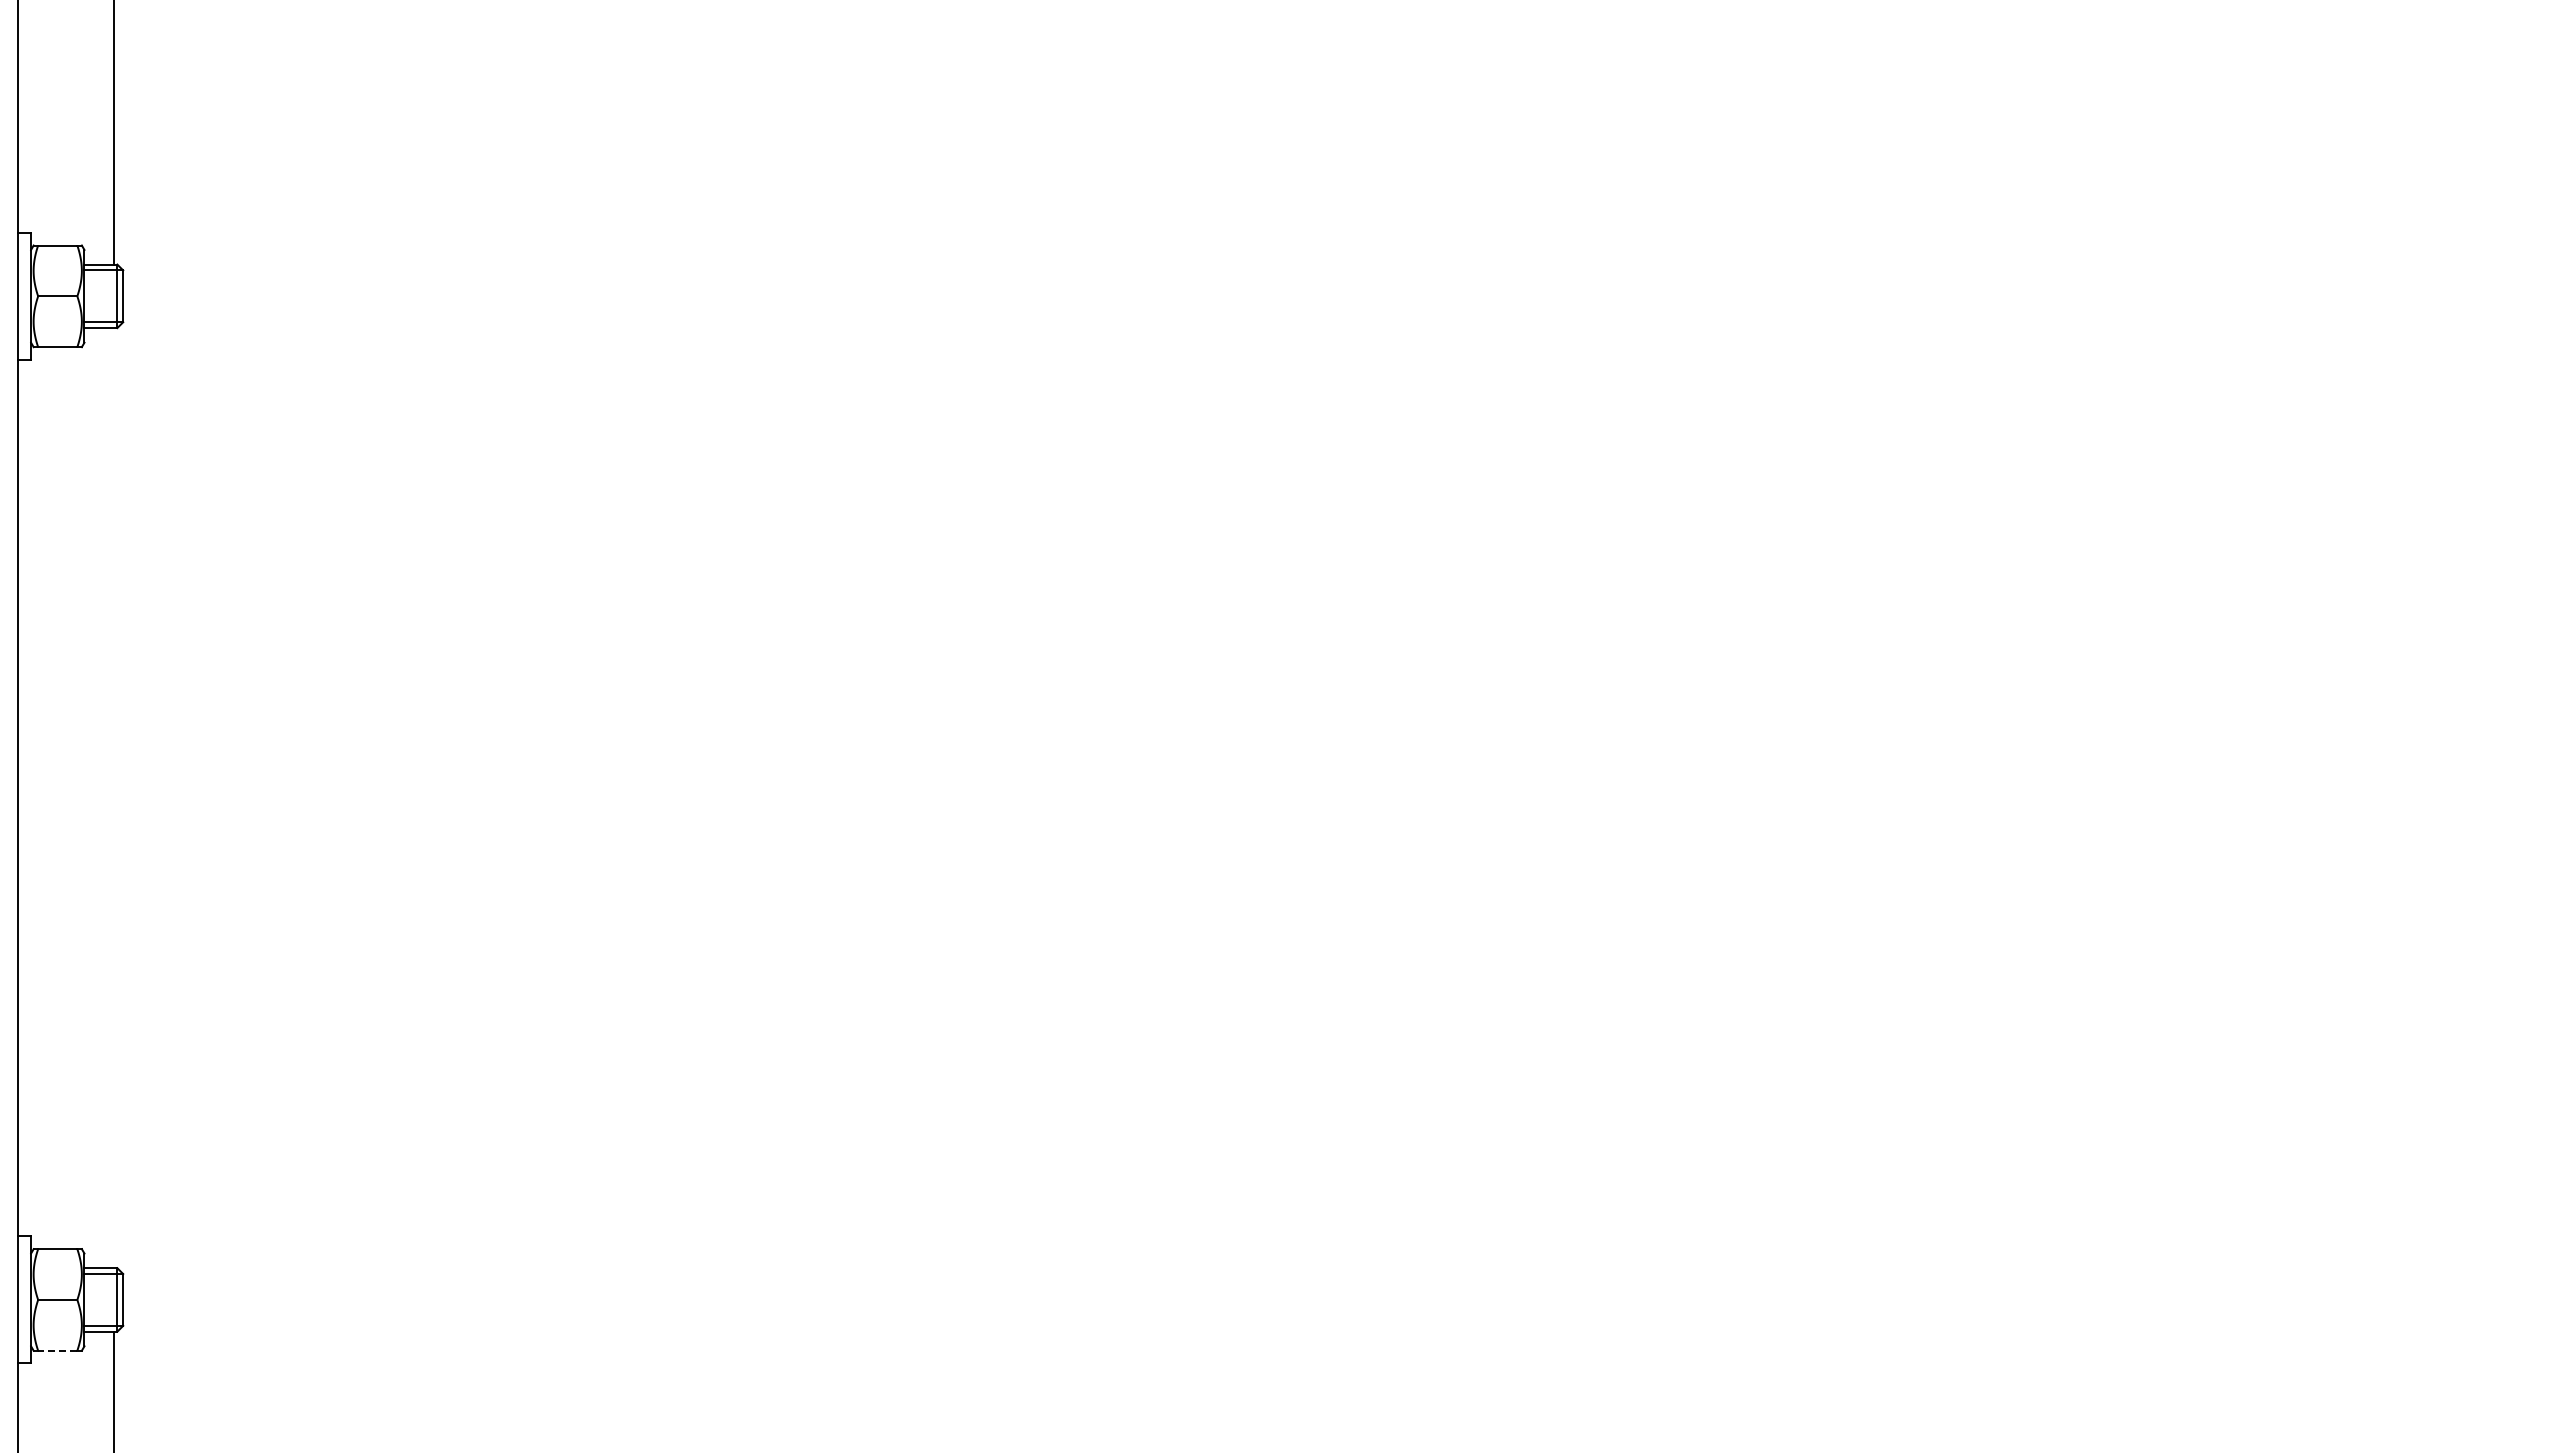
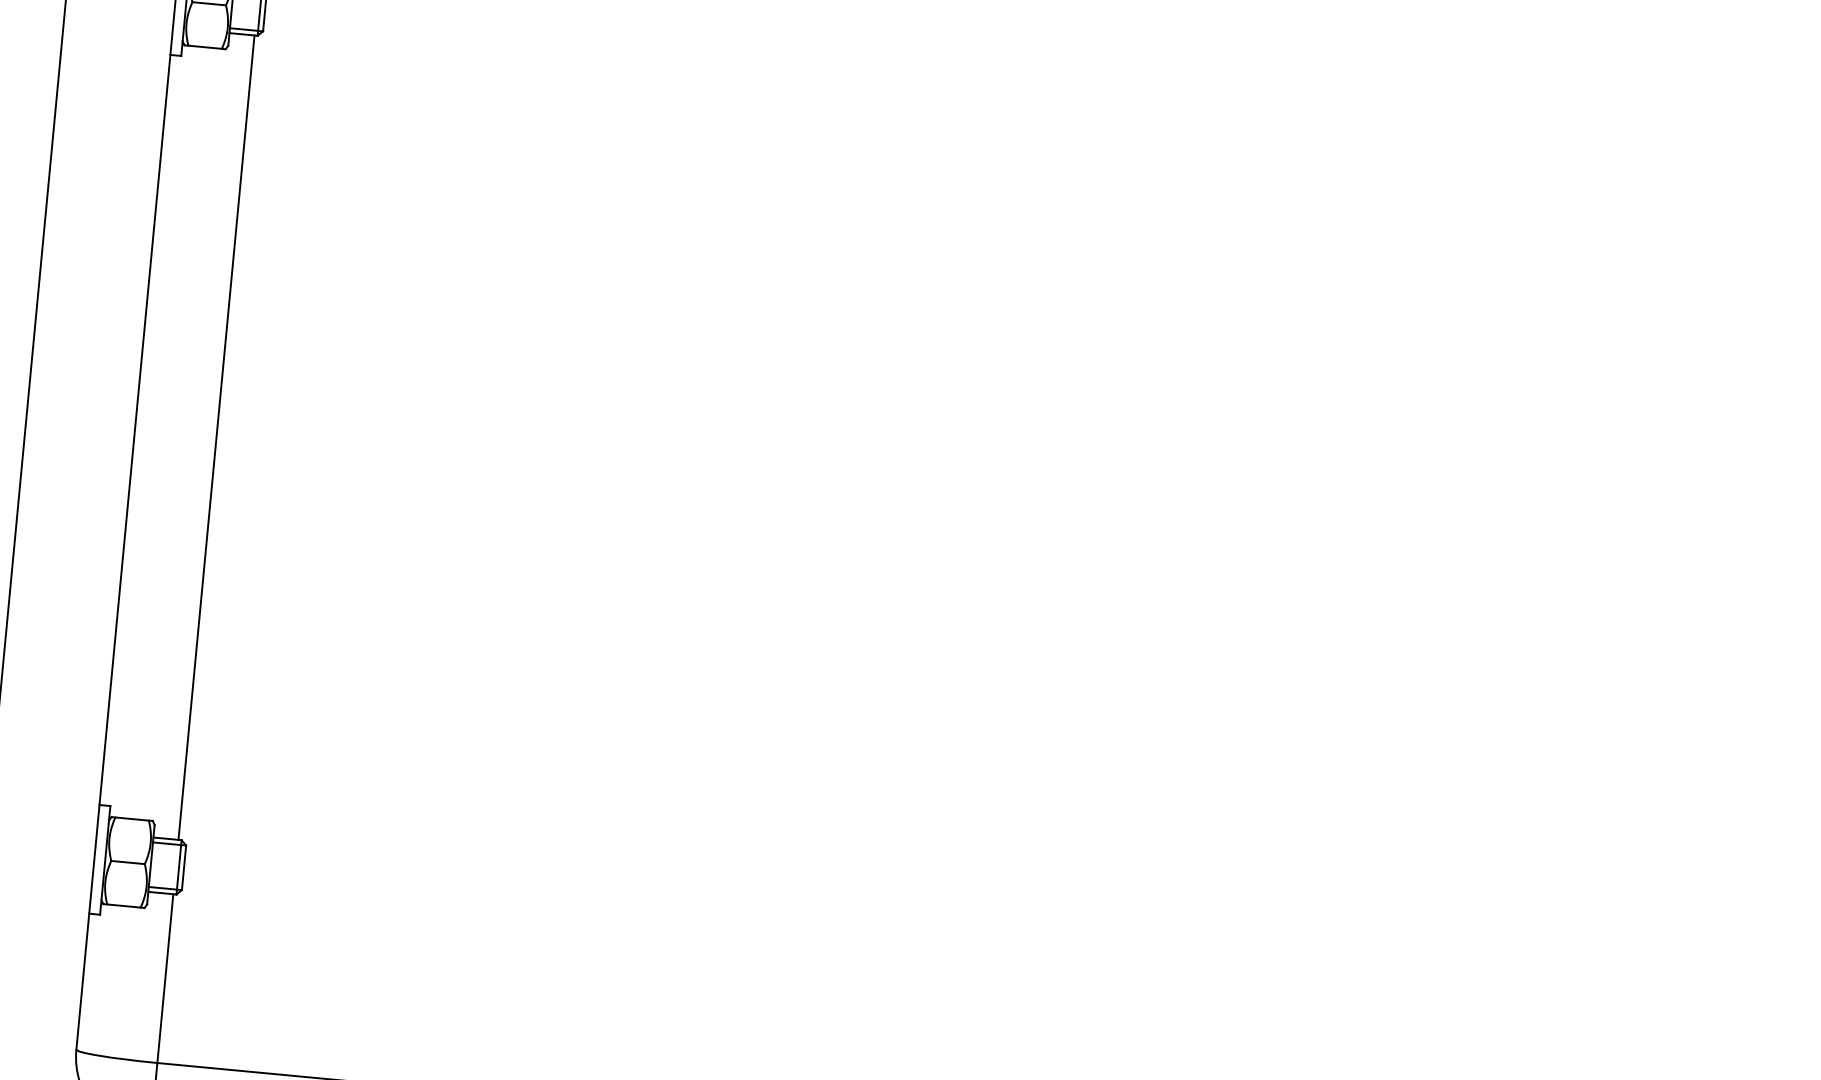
line: (113, 798) -> (216, 437), added
line: (57, 1350) -> (123, 905), dashed -> solid

